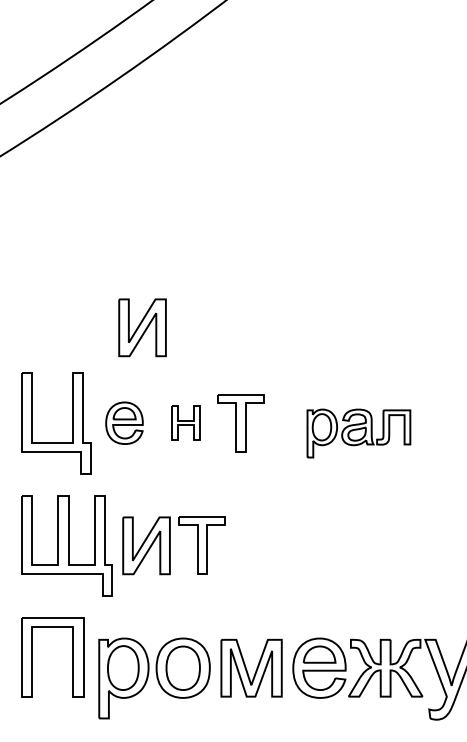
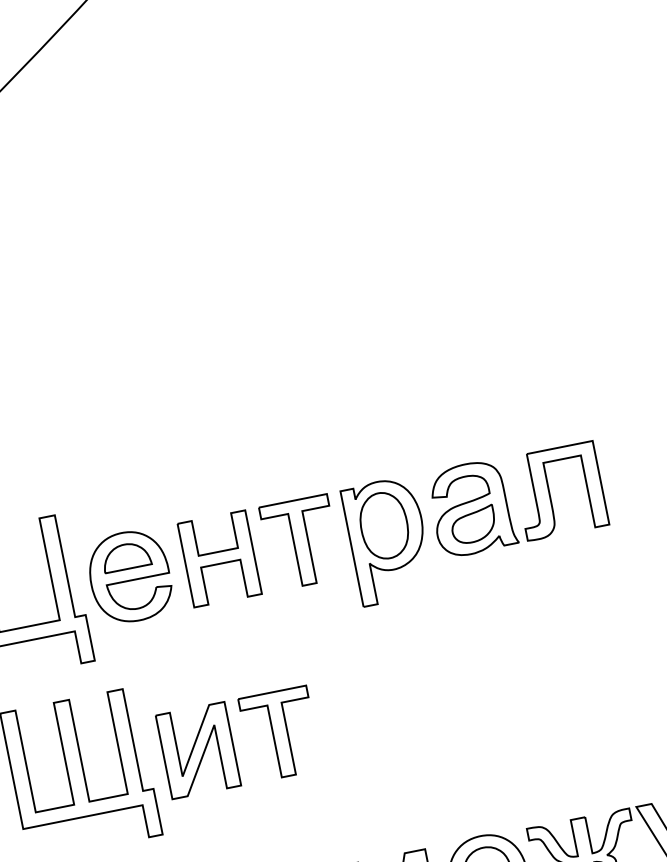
part: (142, 327) -> (128, 430), removed
part: (124, 422) -> (129, 575), size x1.43
part: (185, 423) -> (219, 559), size x1.67
part: (358, 433) -> (477, 522), size x1.67

